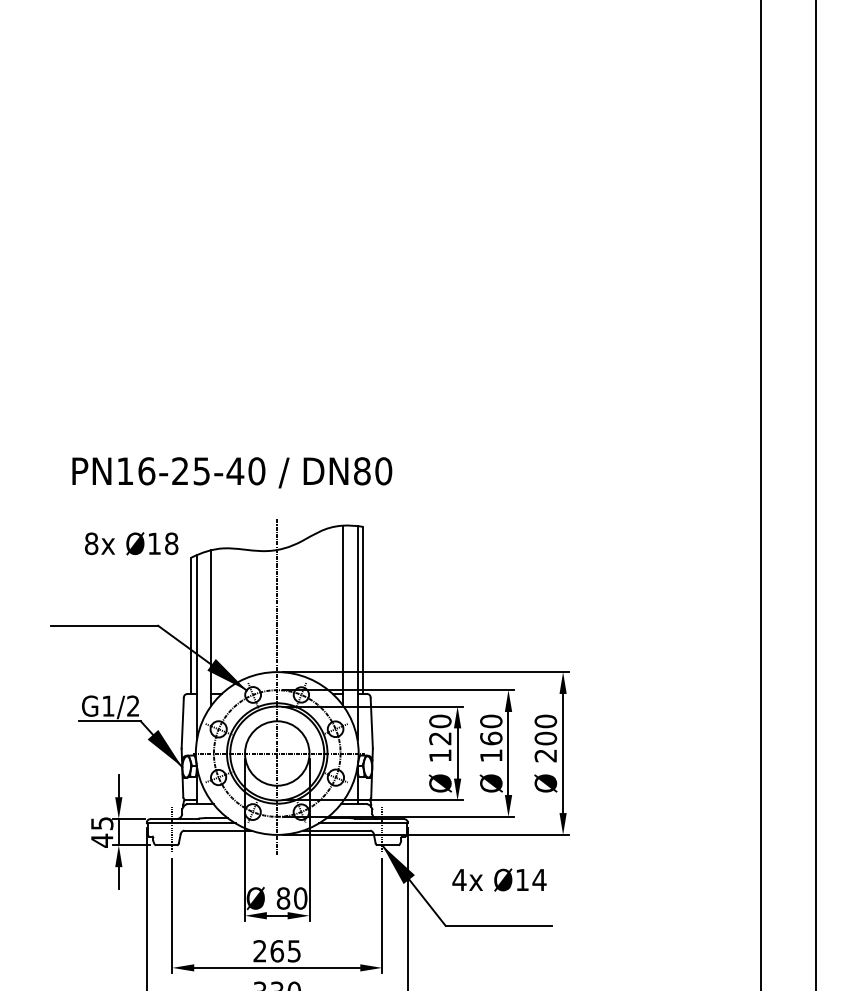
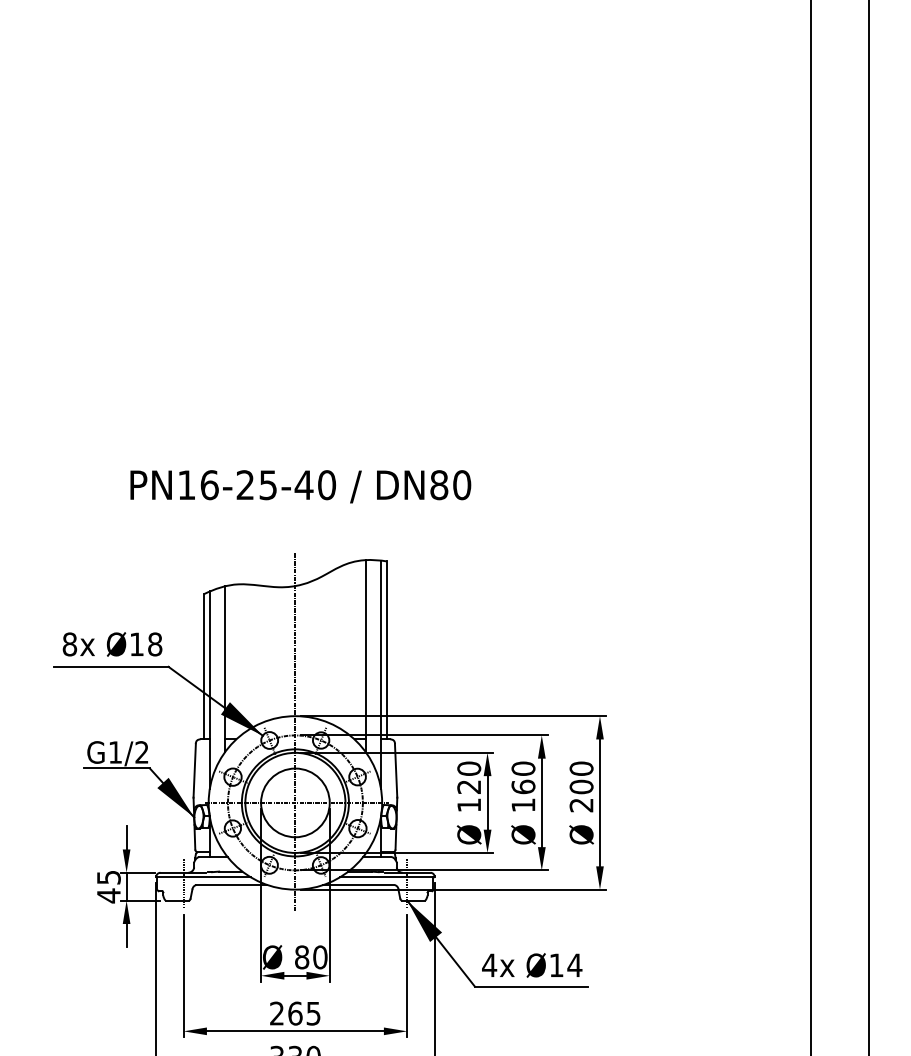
text: (232, 472) -> (301, 486), moved
text: (131, 543) -> (112, 644), moved
text: (499, 879) -> (532, 964), moved

